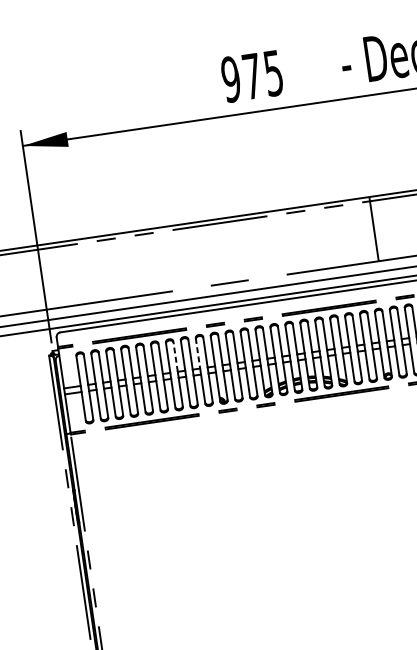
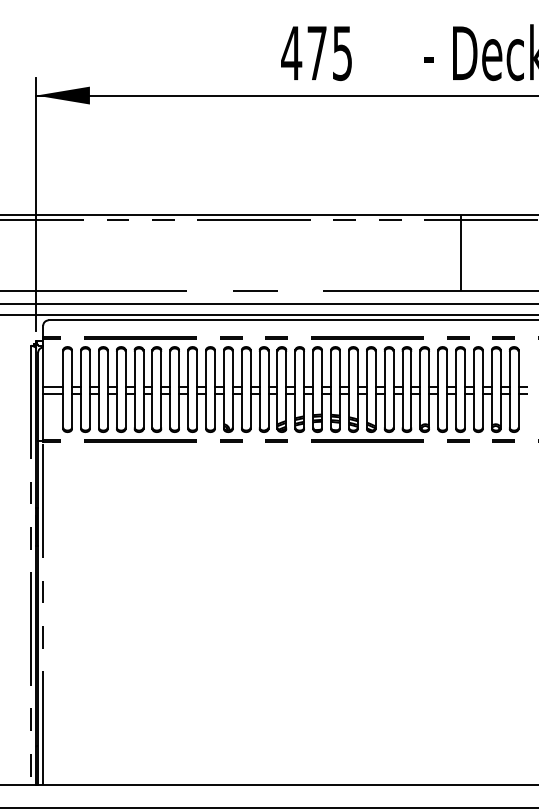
text: (231, 79) -> (291, 53), 975 -> 475
line: (373, 228) -> (460, 252), moved
line: (198, 353) -> (206, 368), dashed -> solid
line: (175, 355) -> (179, 367), dashed -> solid

